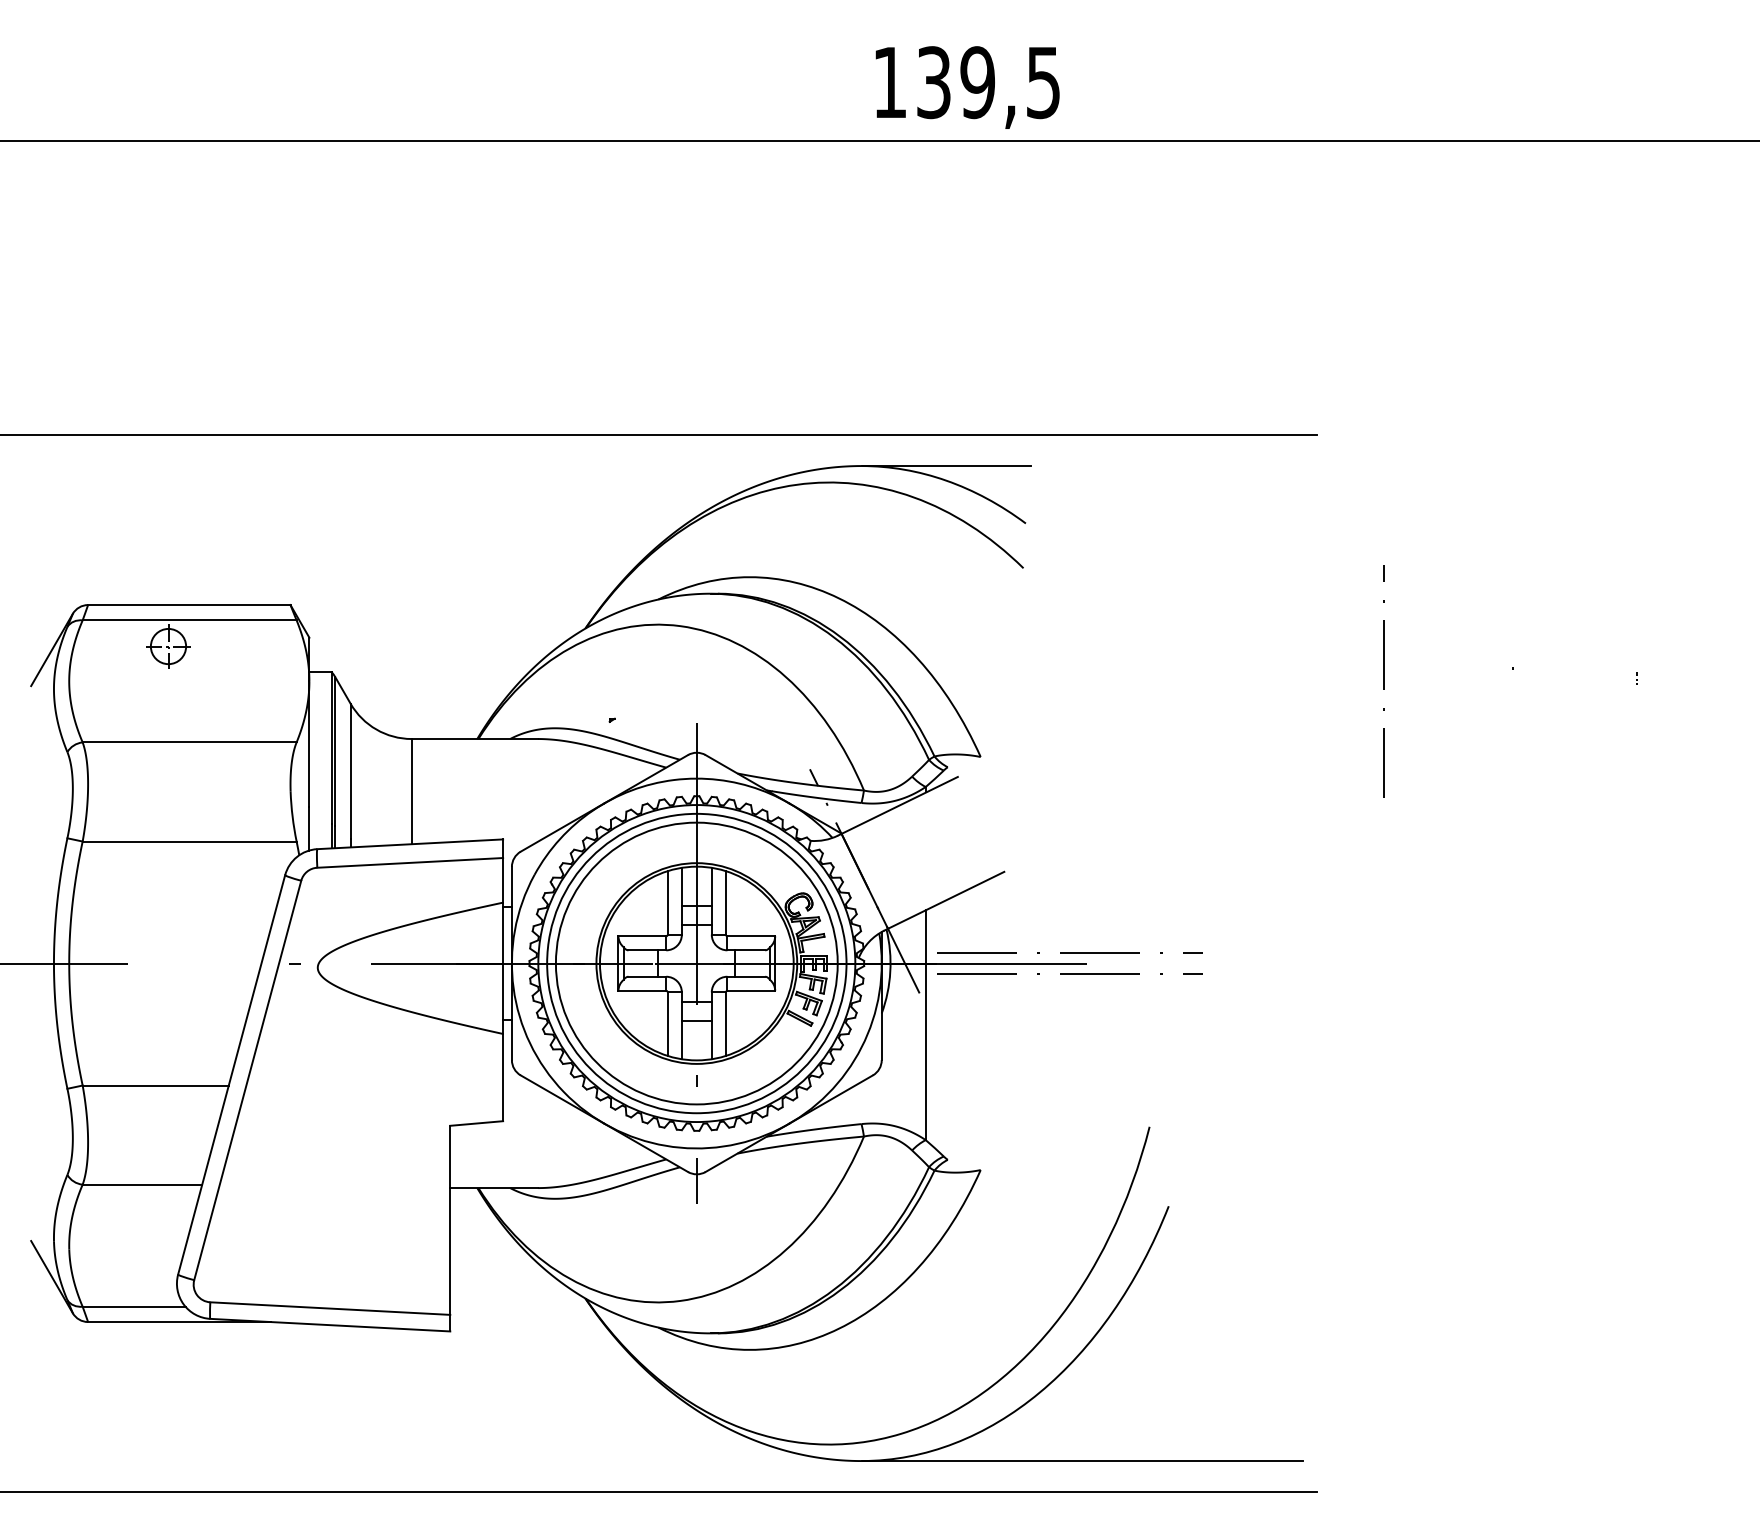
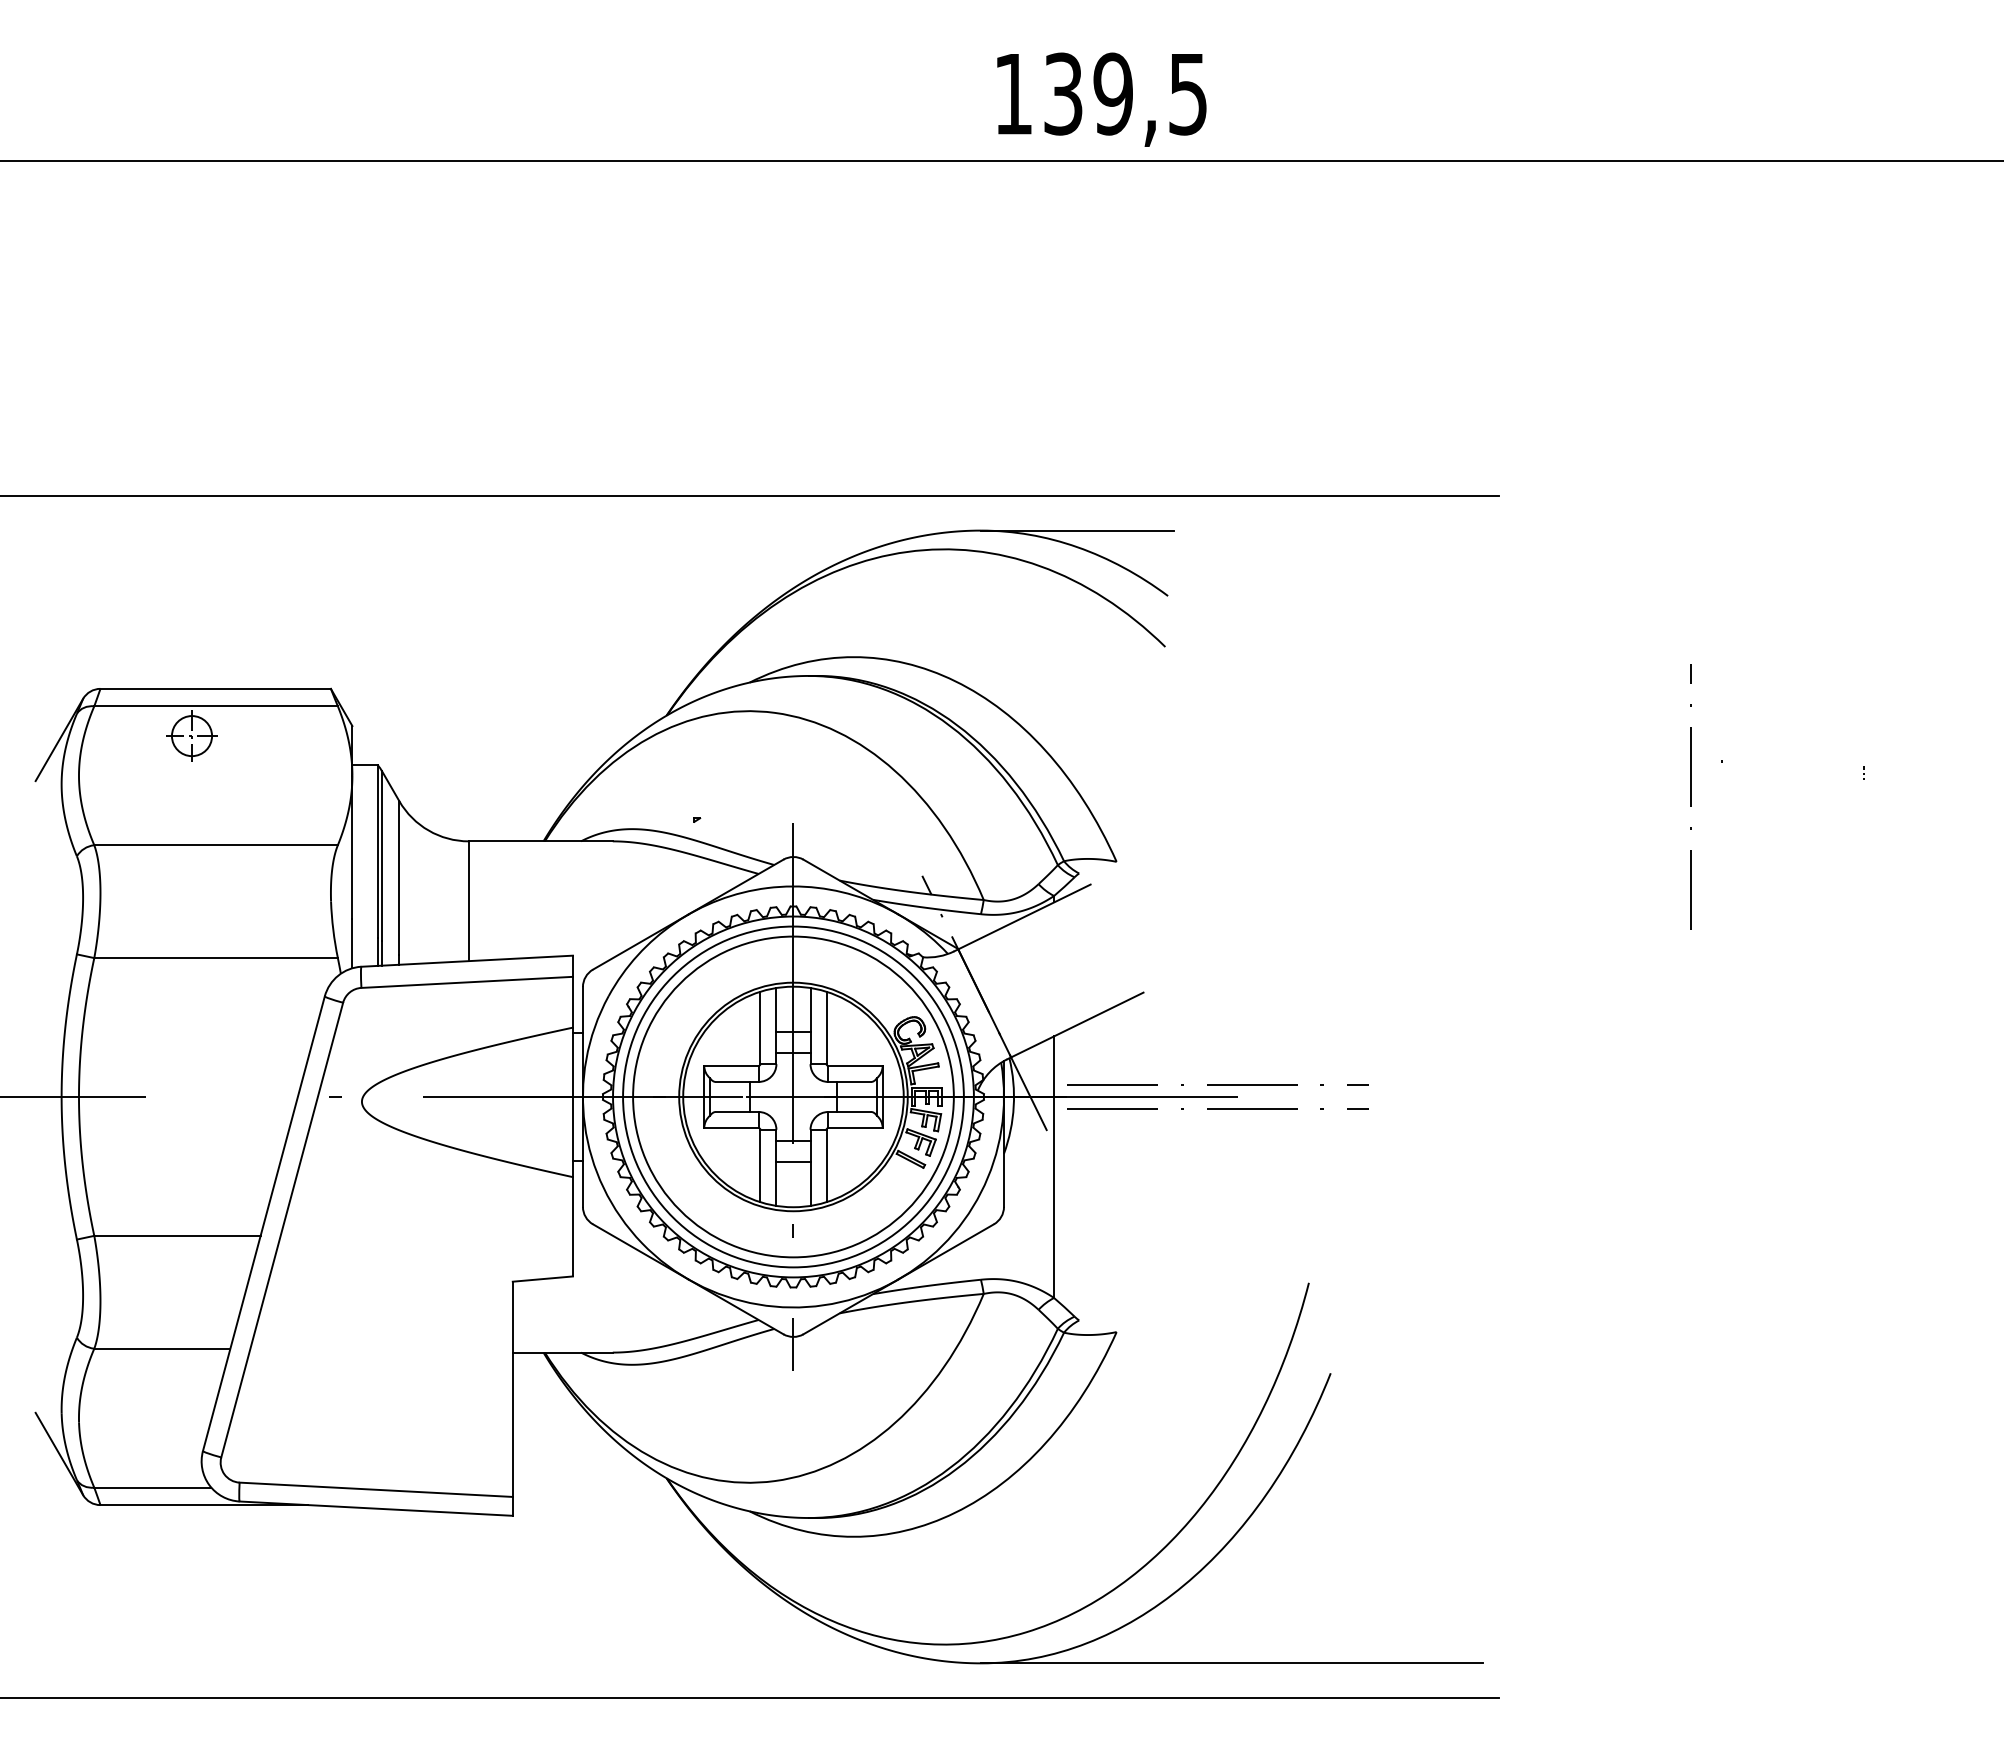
line: (1382, 681) -> (1690, 796), moved

